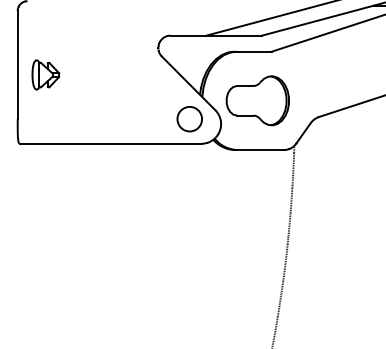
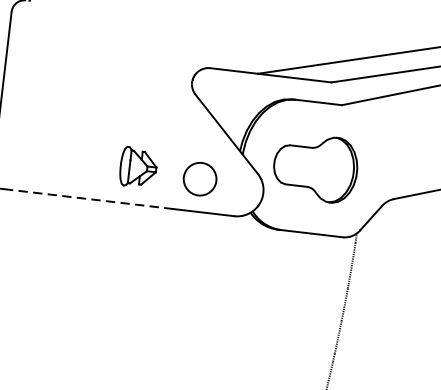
part: (45, 74) -> (138, 166), moved
circle: (189, 119) -> (199, 179), moved
line: (93, 143) -> (91, 199), solid -> dashed

